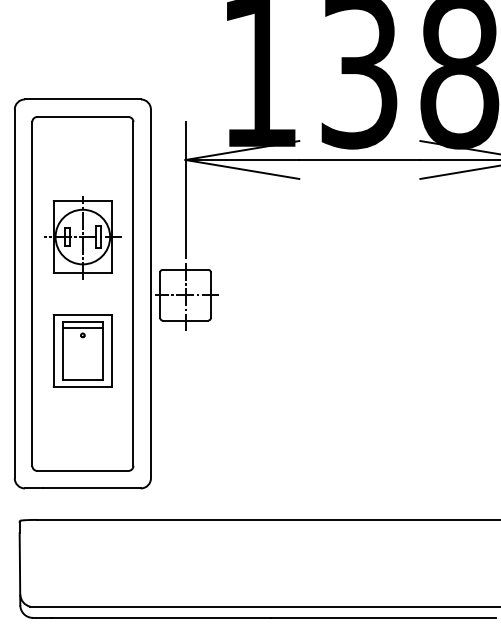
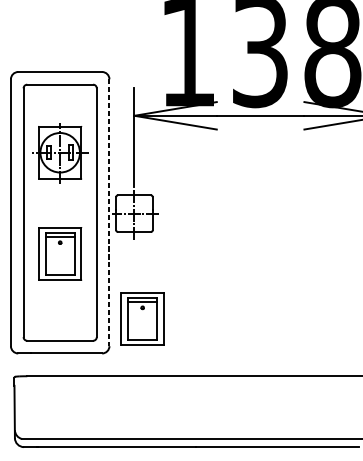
part: (82, 237) -> (59, 153), moved
line: (150, 294) -> (109, 213), solid -> dashed
part: (196, 440) -> (142, 318), added

